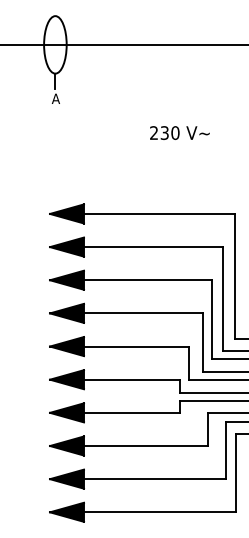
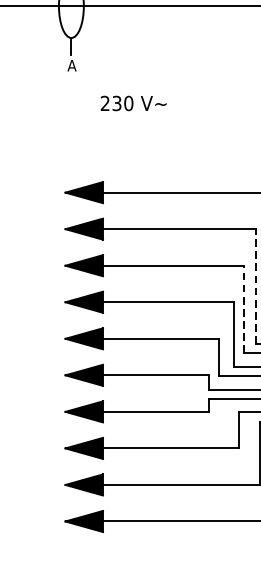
text: (179, 132) -> (133, 102), moved
line: (222, 298) -> (255, 285), solid -> dashed
line: (212, 319) -> (244, 308), solid -> dashed

